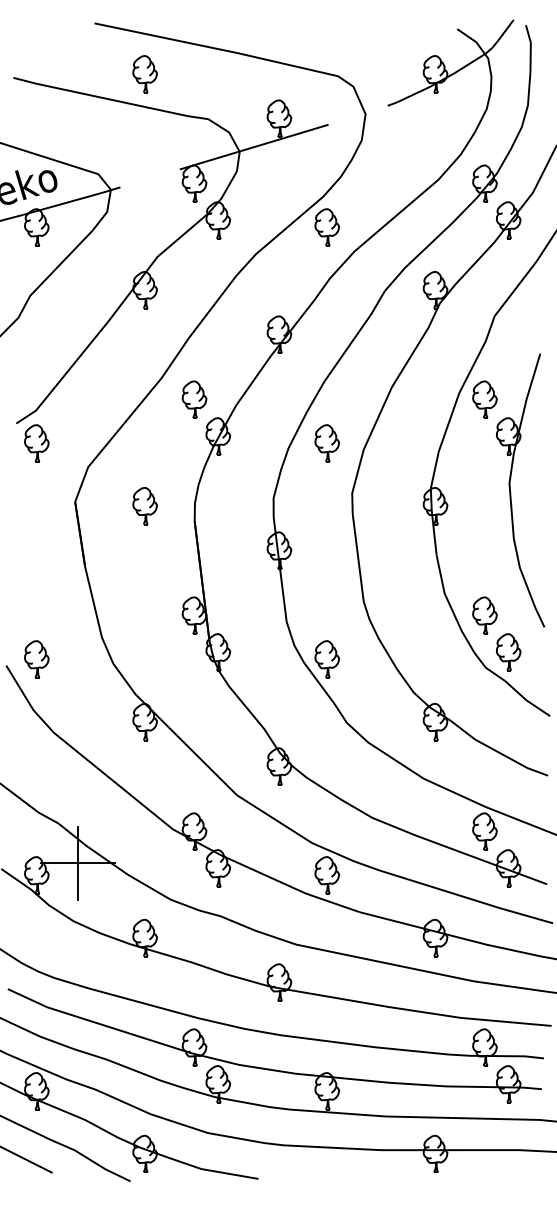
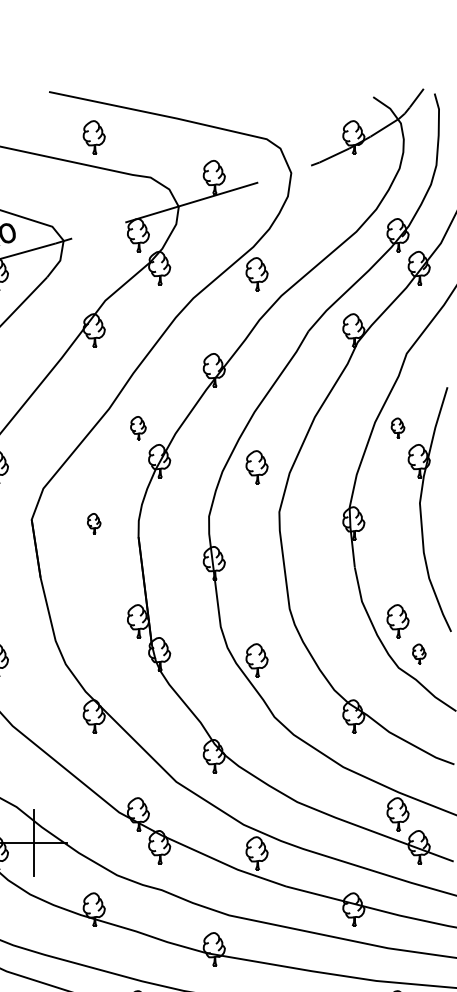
part: (194, 399) -> (138, 428), size x0.7
part: (484, 399) -> (397, 428), size x0.6
part: (144, 506) -> (93, 523), size x0.6
part: (508, 652) -> (419, 654), size x0.6

